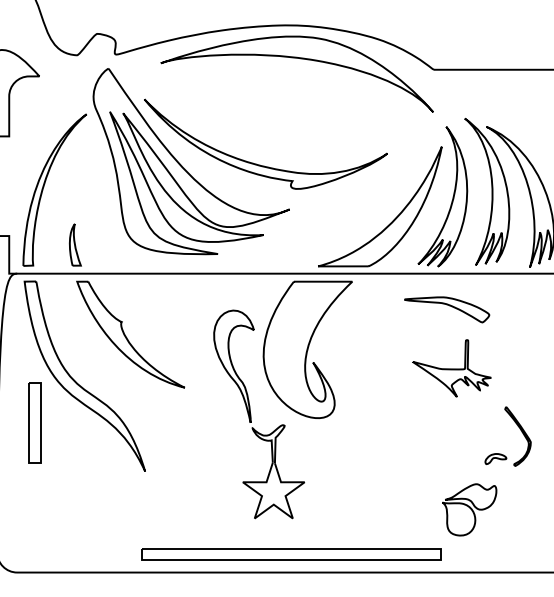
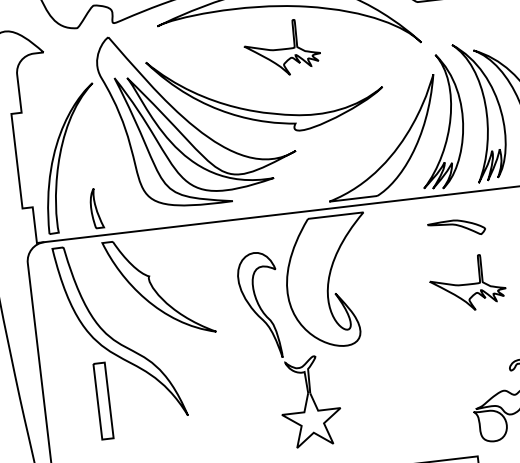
part: (287, 101) -> (281, 48), added
part: (447, 309) -> (456, 228), size x0.7
part: (34, 422) -> (102, 400), moved

